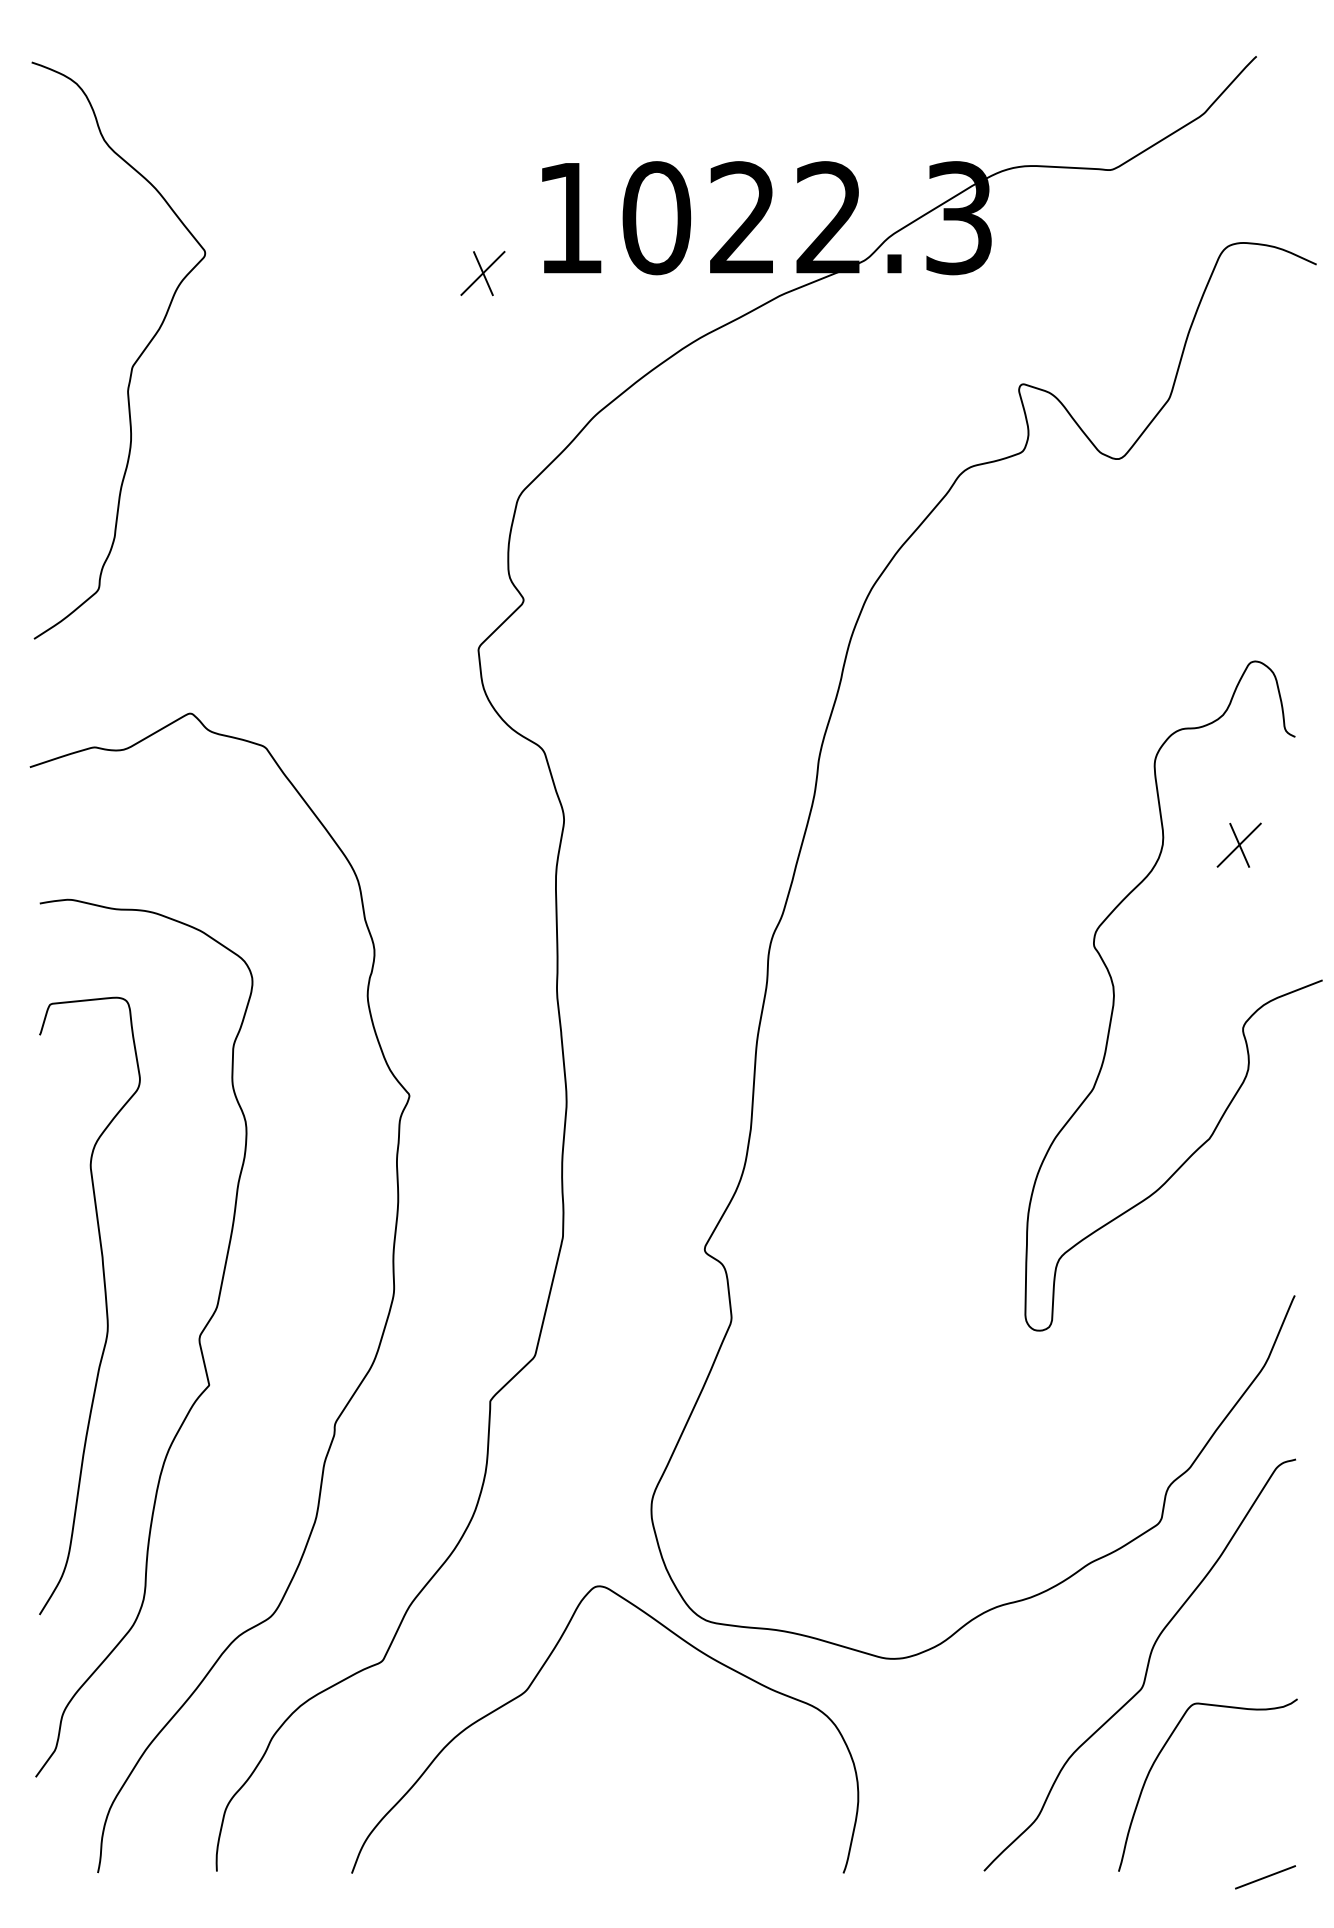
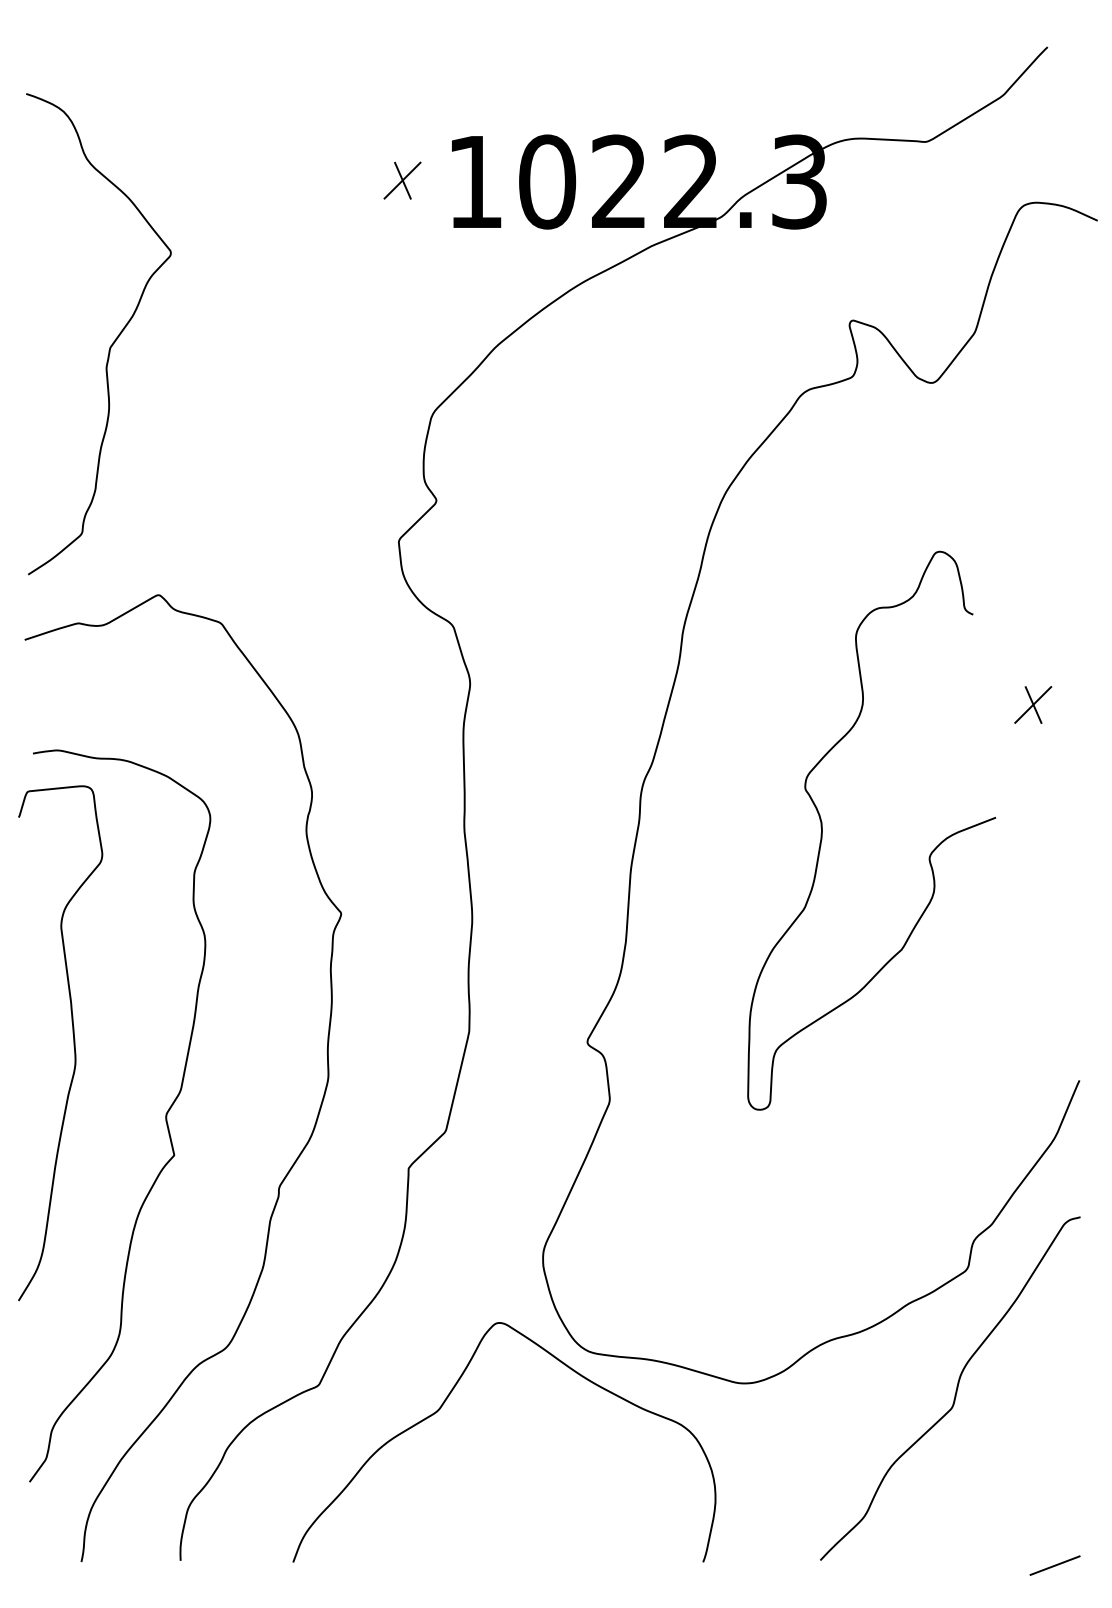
part: (482, 273) -> (402, 180), moved
curve: (135, 360) -> (112, 342), moved
curve: (1114, 995) -> (822, 830), moved
curve: (105, 1305) -> (73, 1042), moved
curve: (1158, 1757) -> (965, 1465), removed

